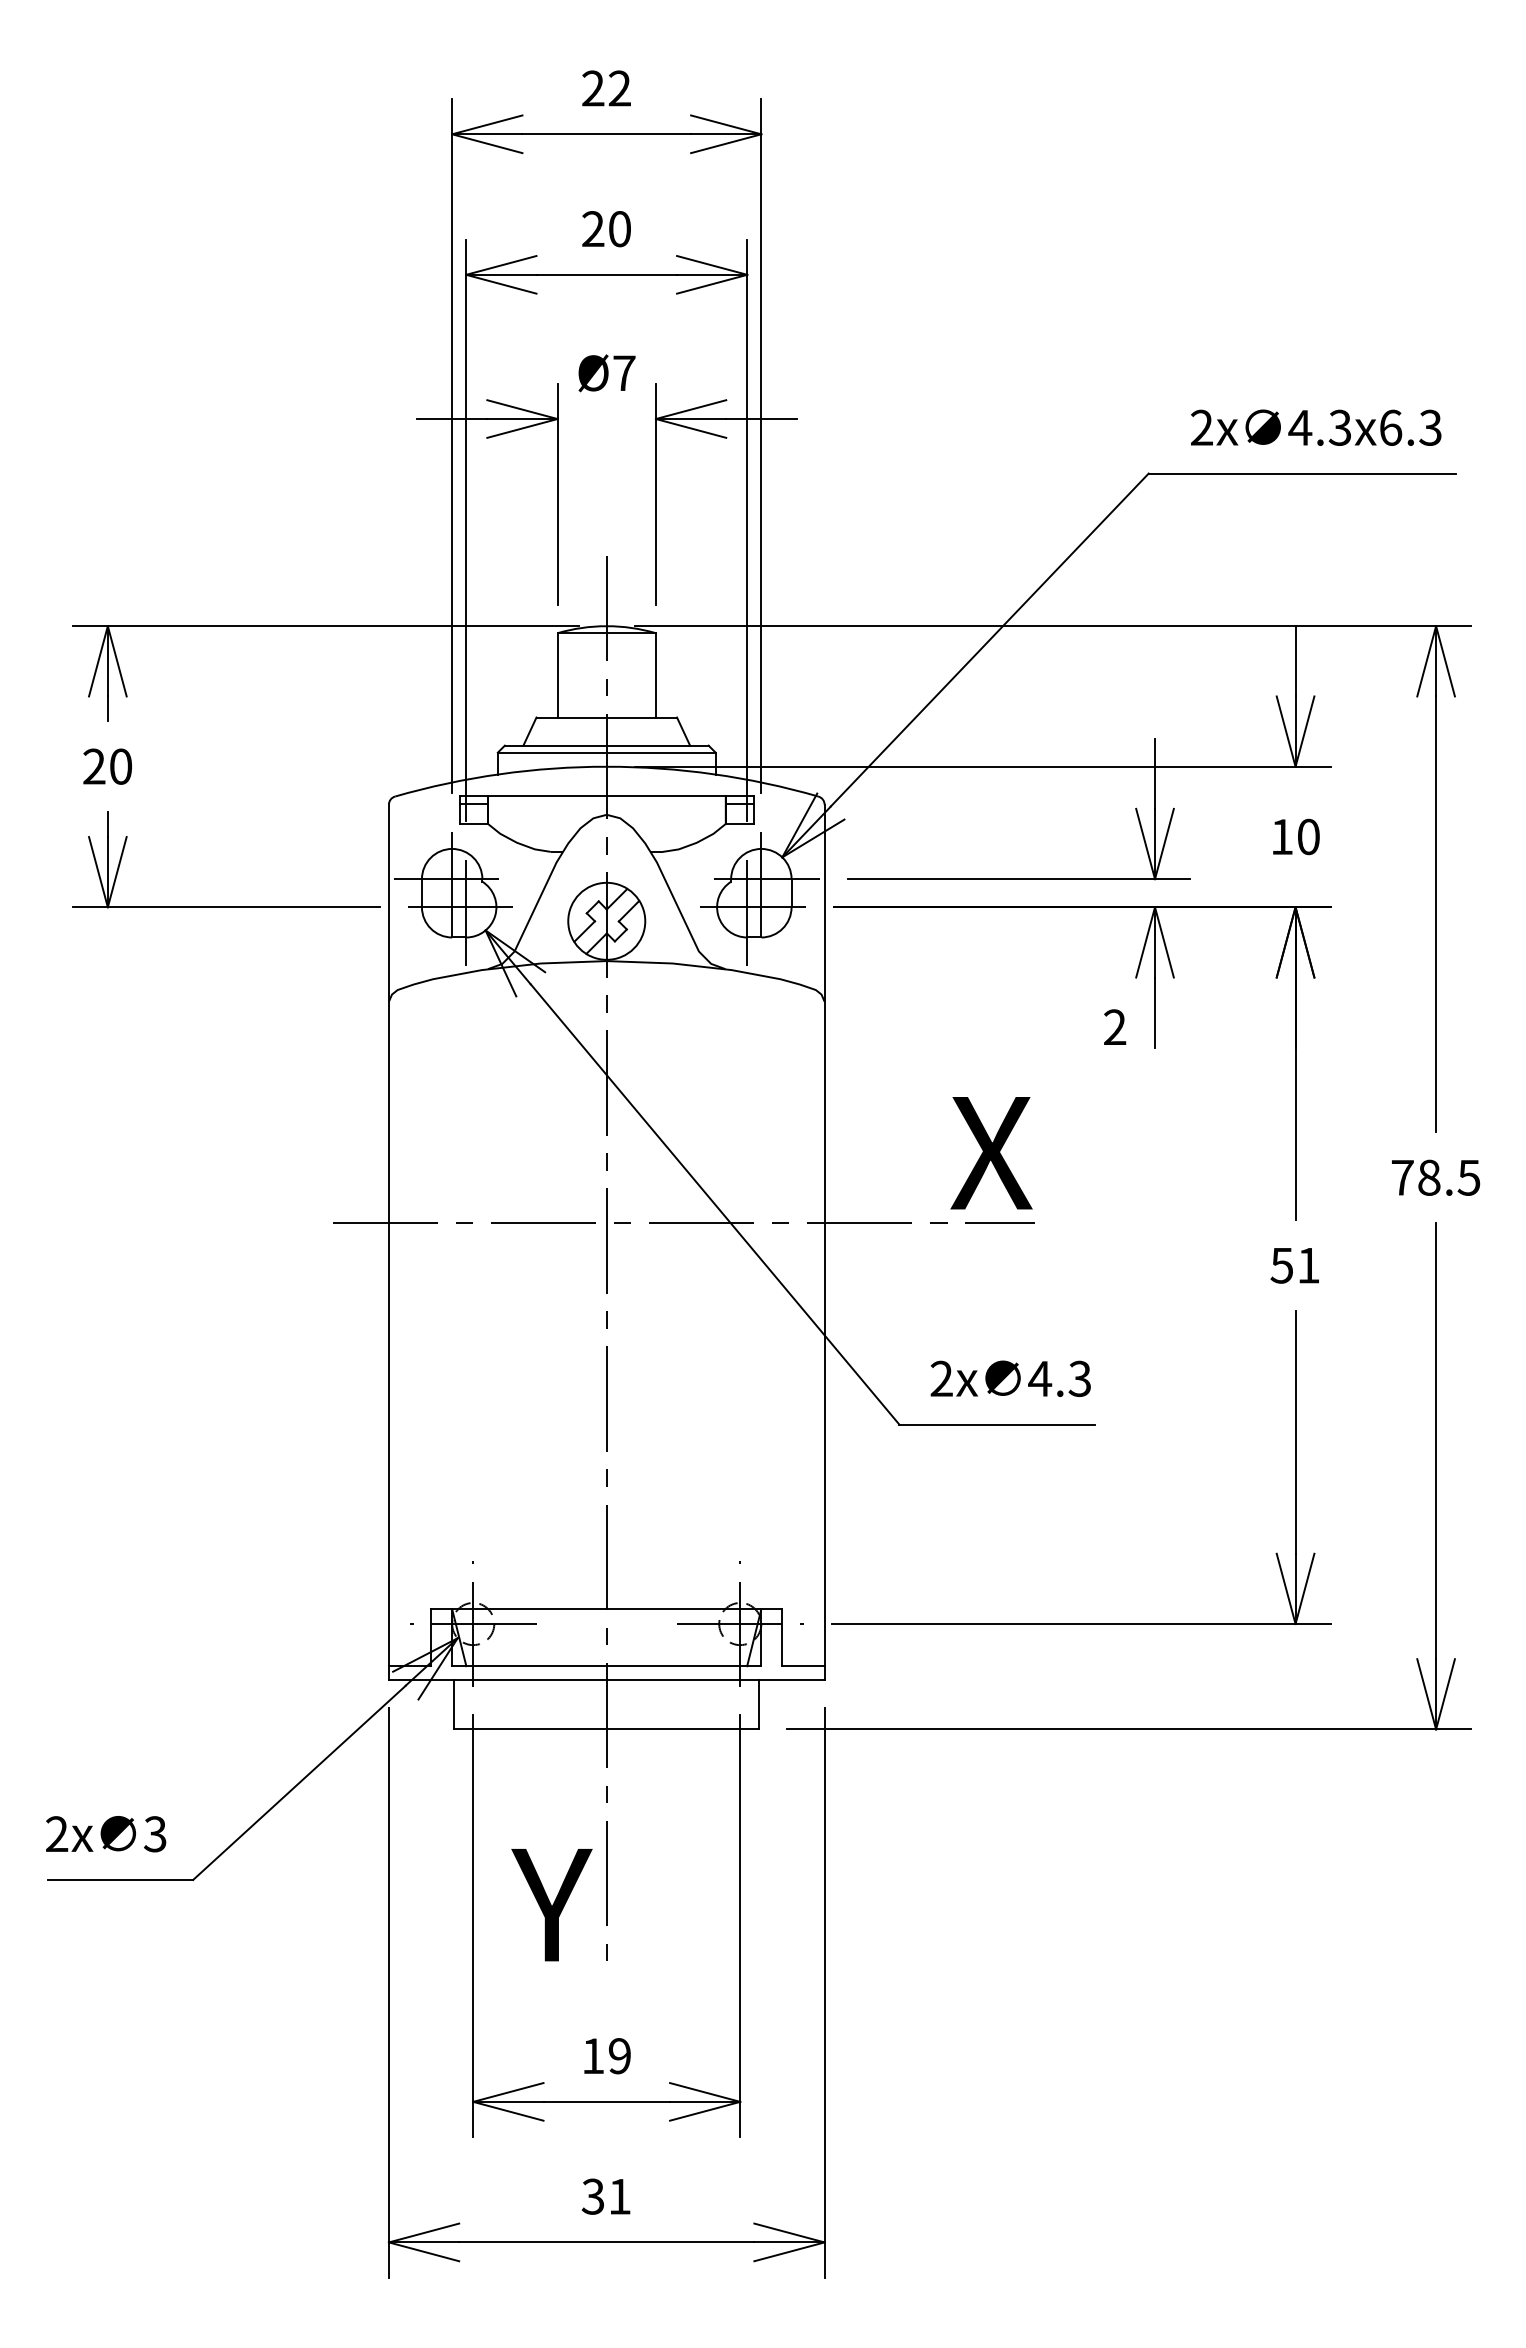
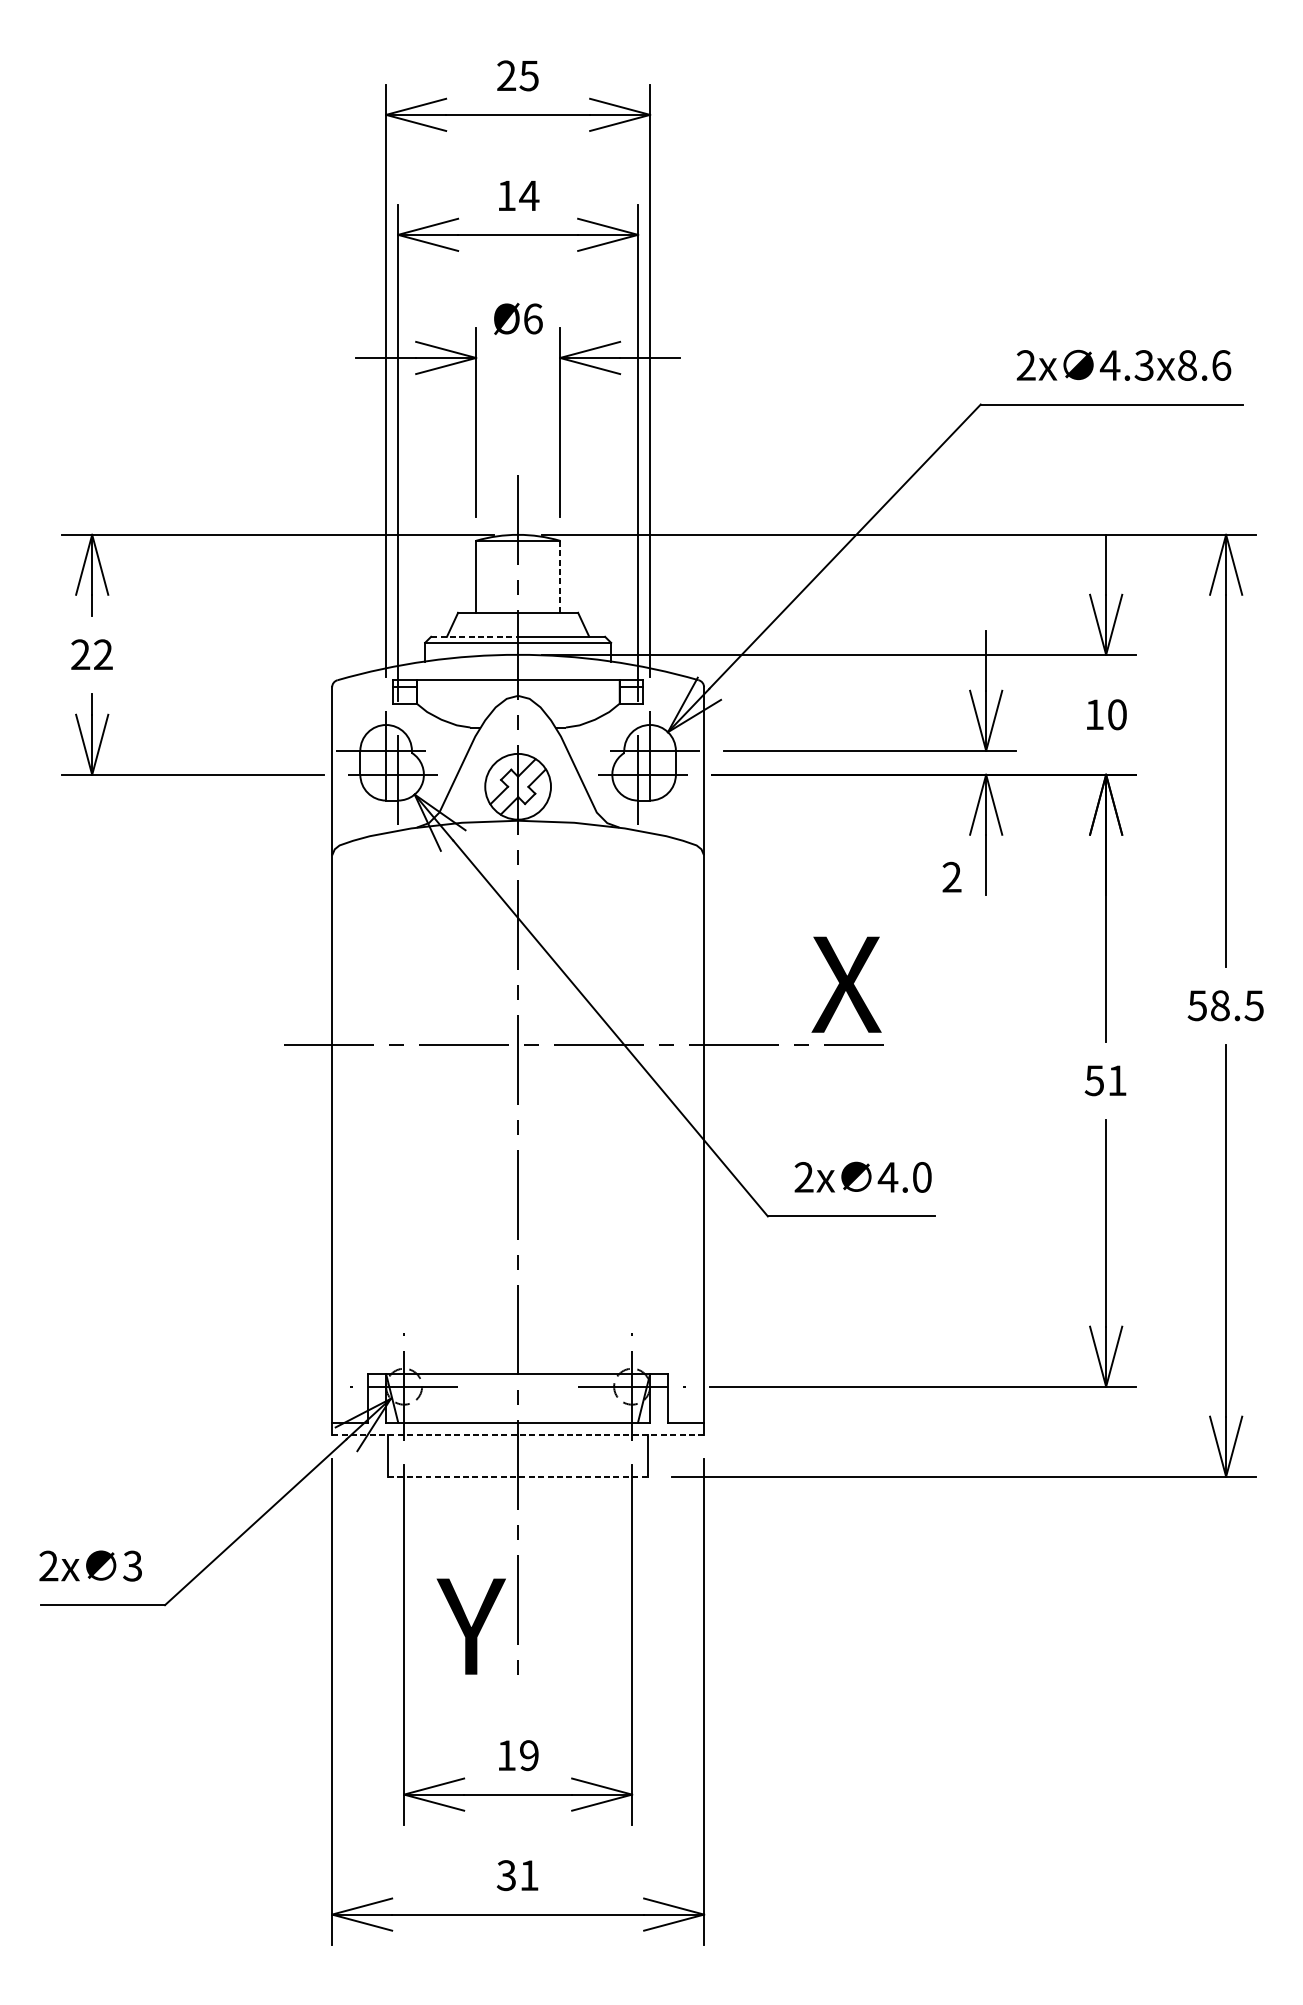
text: (619, 88) -> (528, 75), 22 -> 25
text: (606, 229) -> (517, 196), 20 -> 14
text: (624, 373) -> (533, 319), Ø7 -> Ø6
text: (1410, 427) -> (1204, 365), 4.3x6.3 -> 4.3x8.6
line: (655, 675) -> (559, 576), solid -> dashed
line: (555, 745) -> (474, 636), solid -> dashed
text: (121, 766) -> (103, 654), 20 -> 22
text: (1402, 1177) -> (1197, 1005), 78.5 -> 58.5
text: (1079, 1378) -> (921, 1177), 4.3 -> 4.0
line: (606, 1680) -> (517, 1434), solid -> dashed
line: (607, 1729) -> (518, 1476), solid -> dashed

